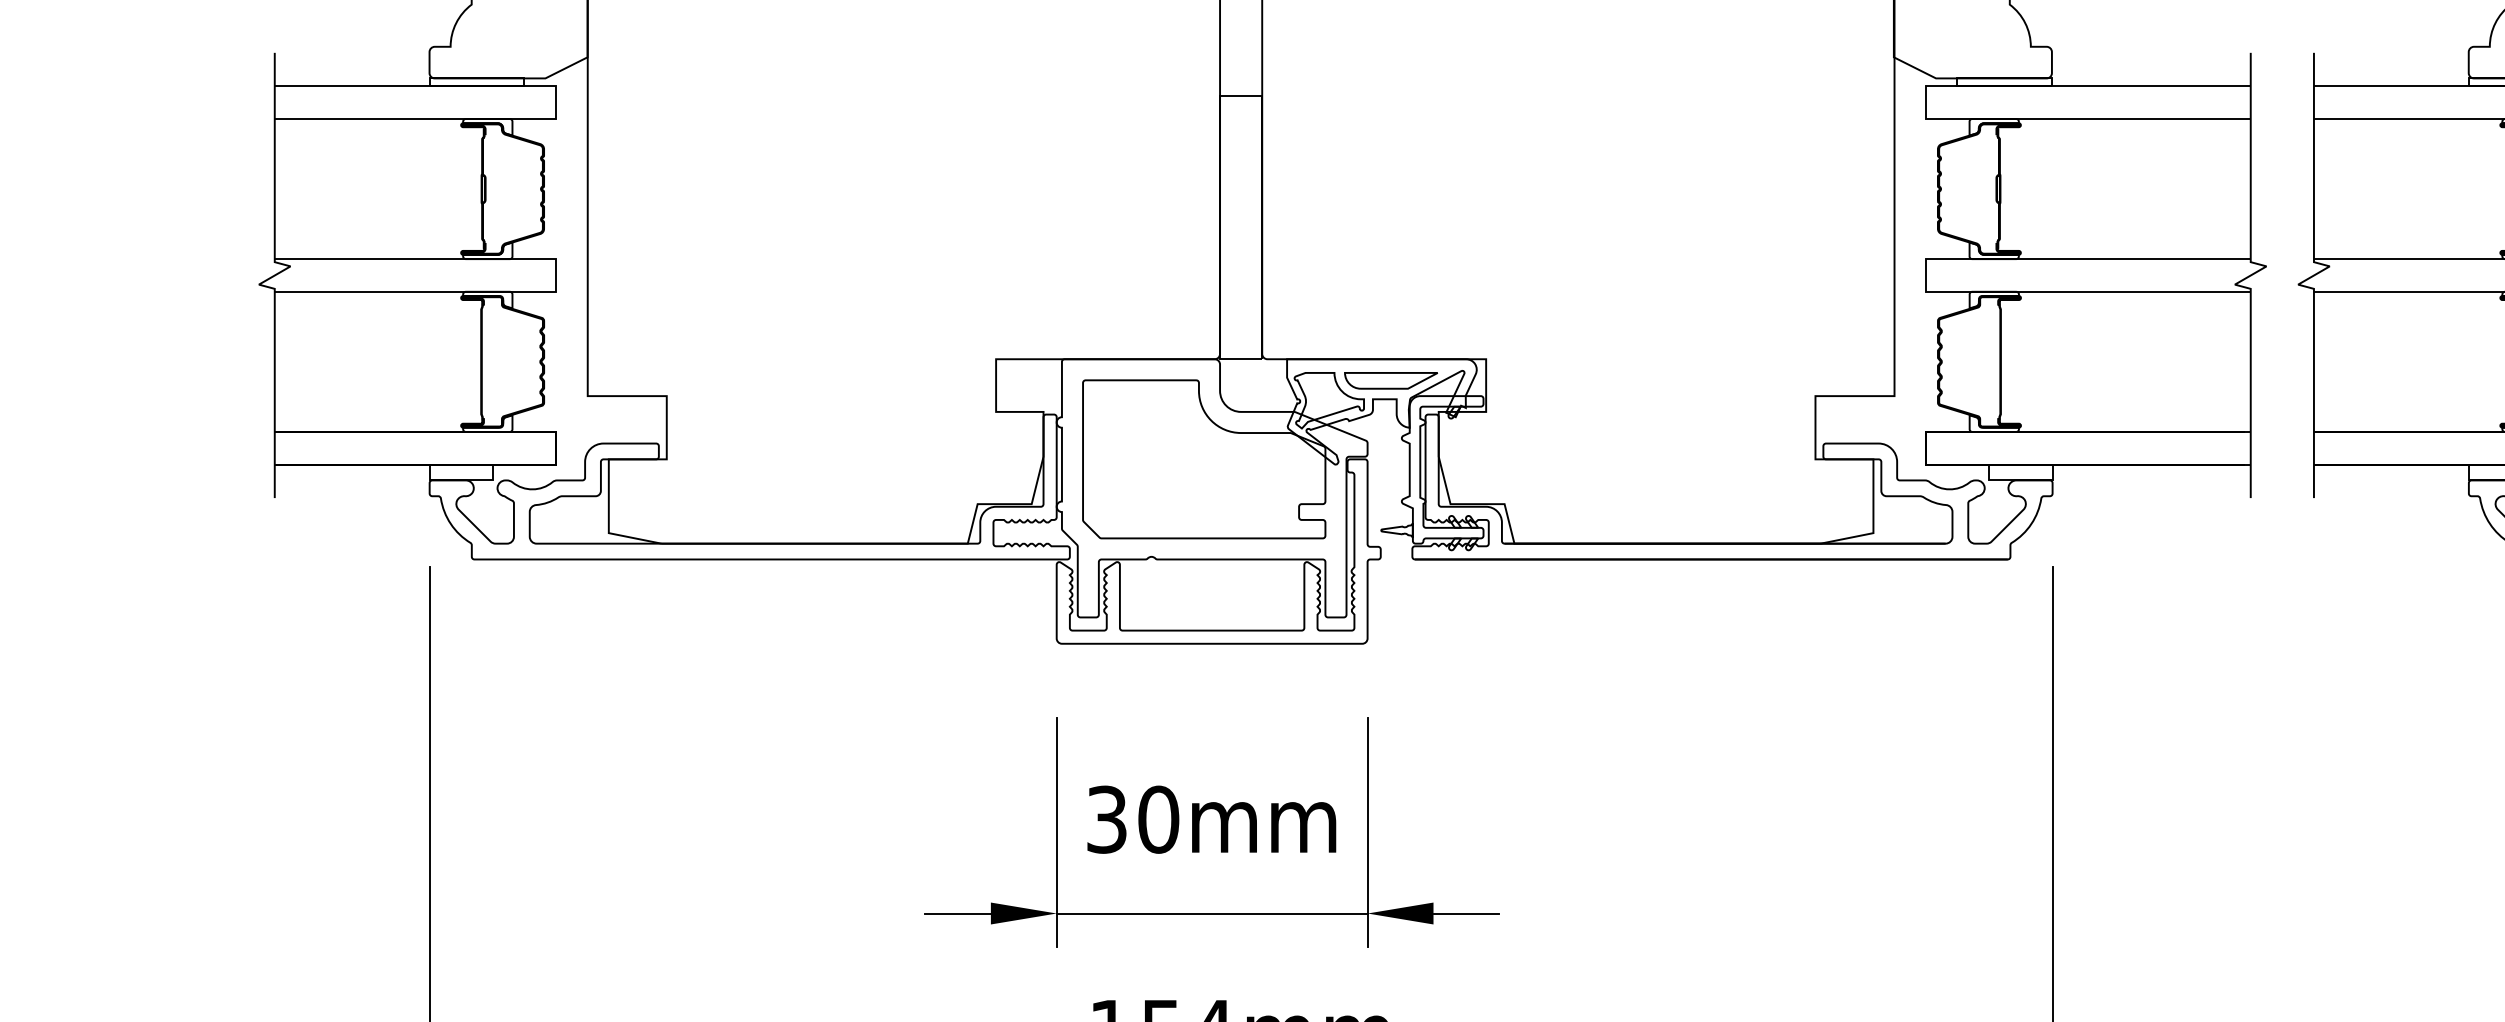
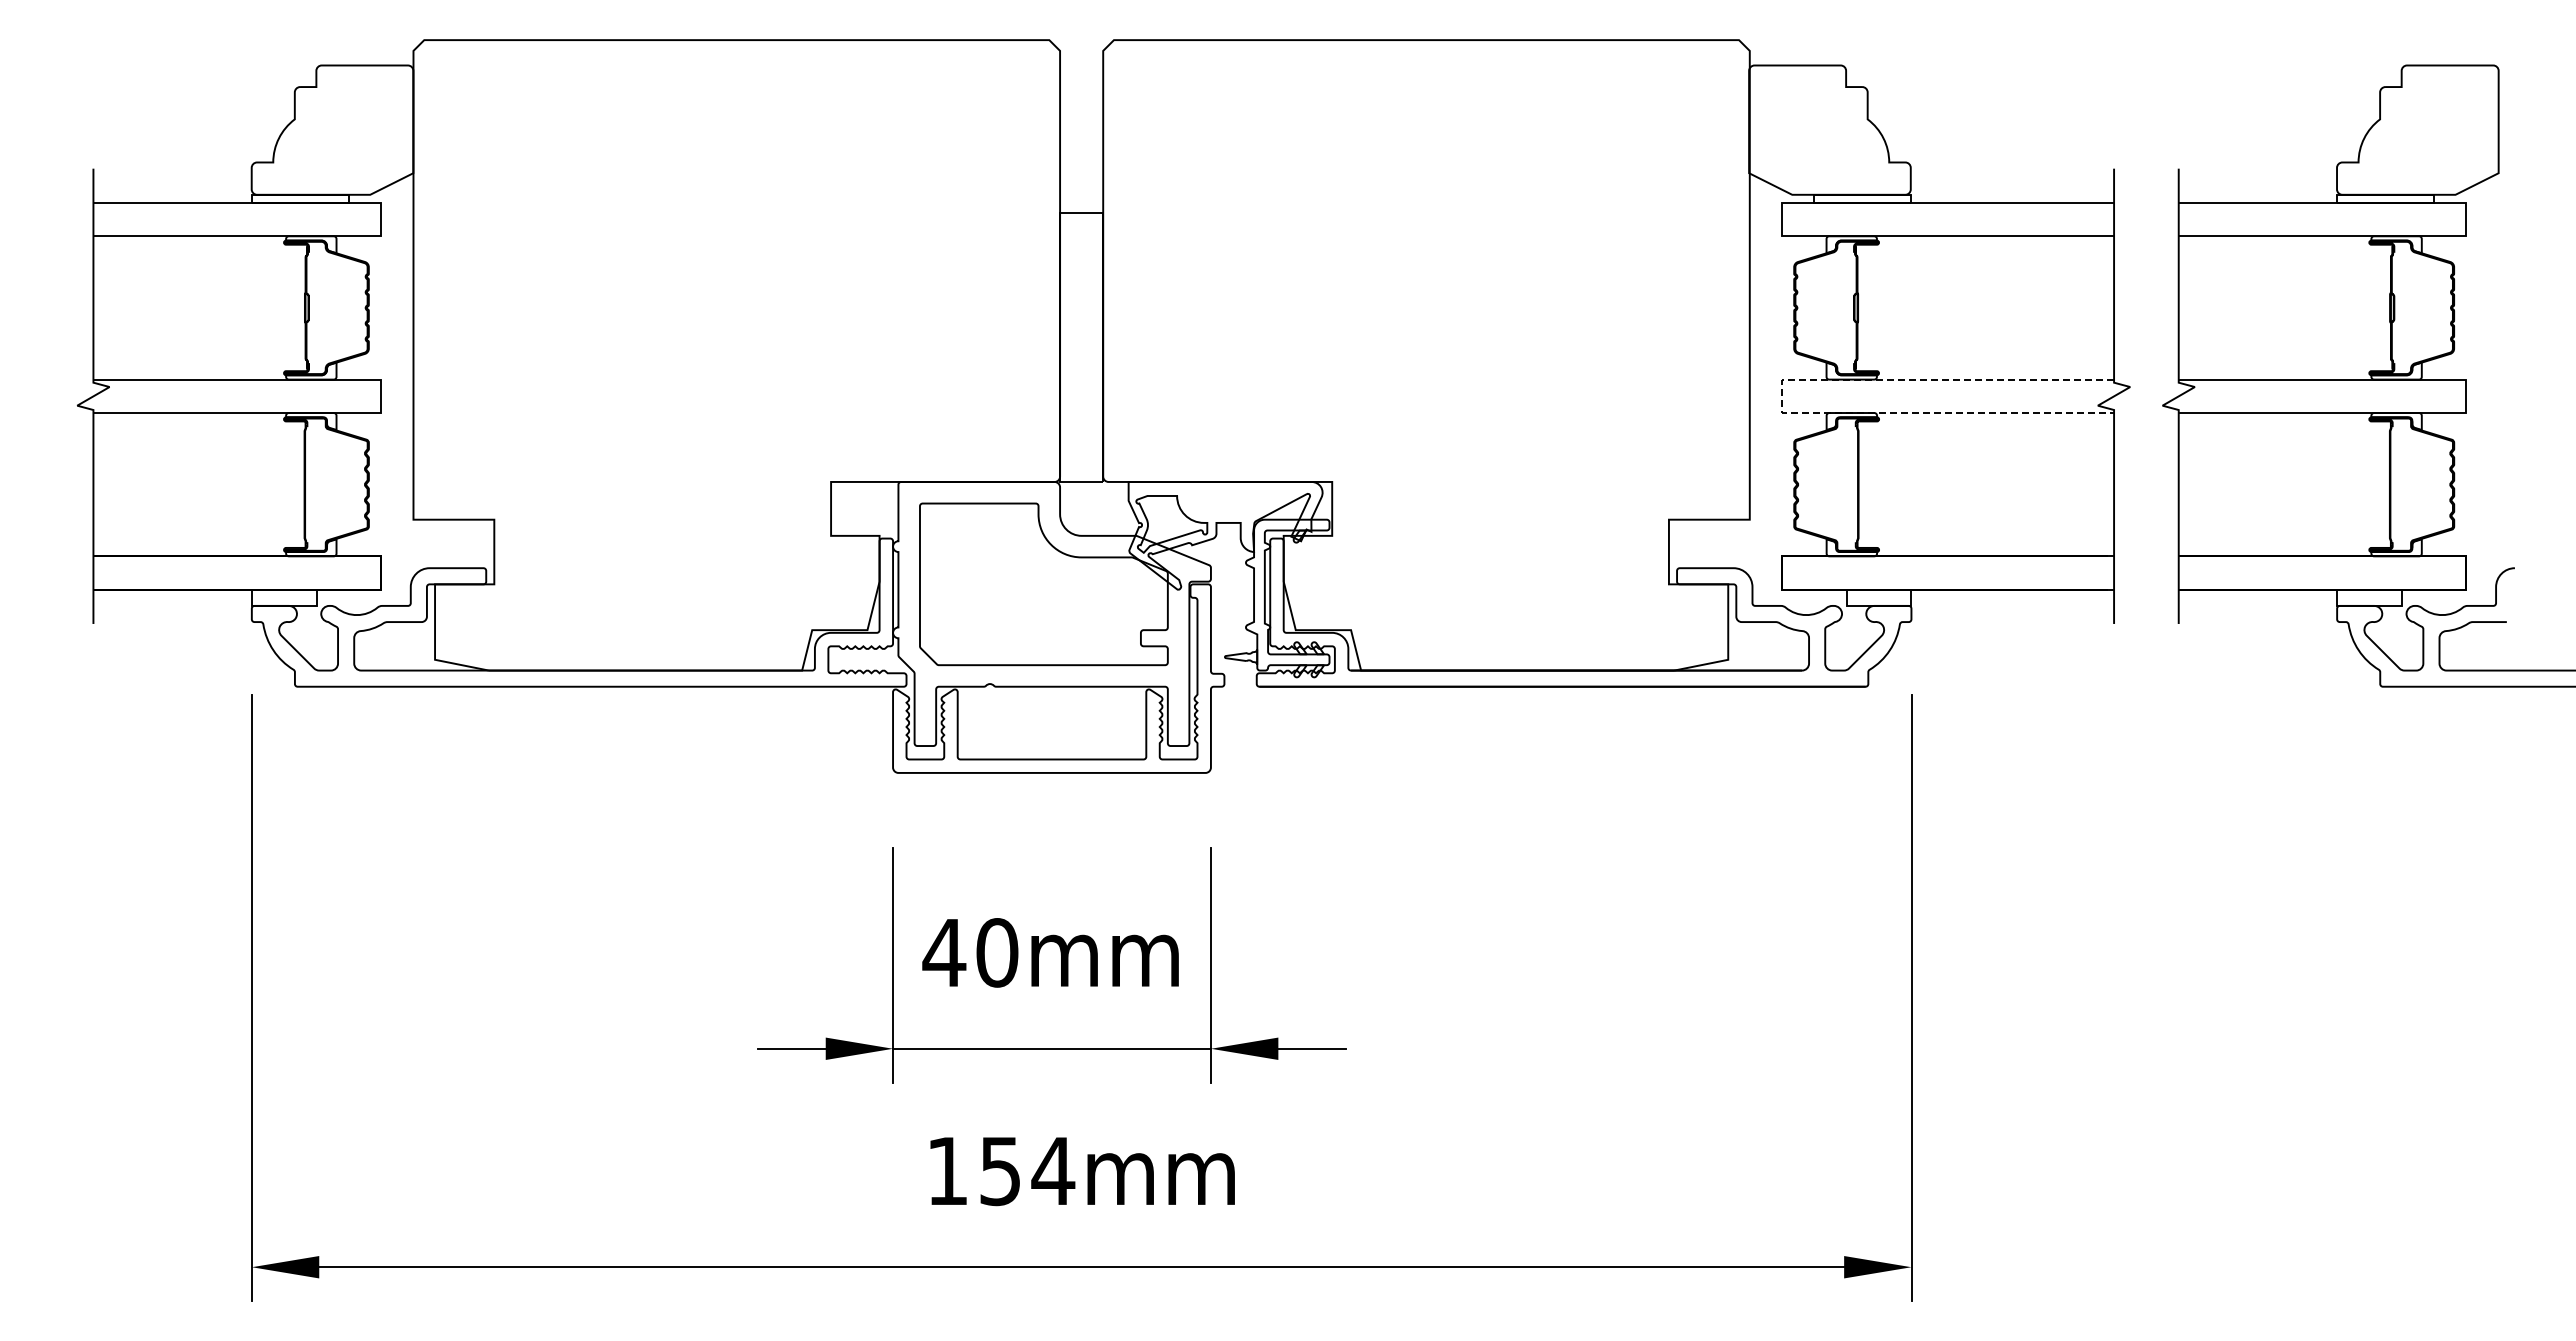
line: (1926, 275) -> (1782, 396), solid -> dashed
part: (1390, 380) -> (1234, 503), removed
text: (1107, 819) -> (944, 952), 30mm -> 40mm

